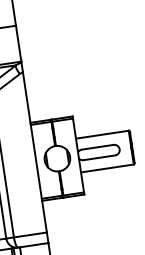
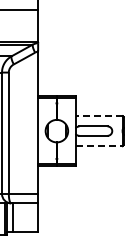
line: (101, 135) -> (98, 116), solid -> dashed
line: (107, 168) -> (99, 146), solid -> dashed

